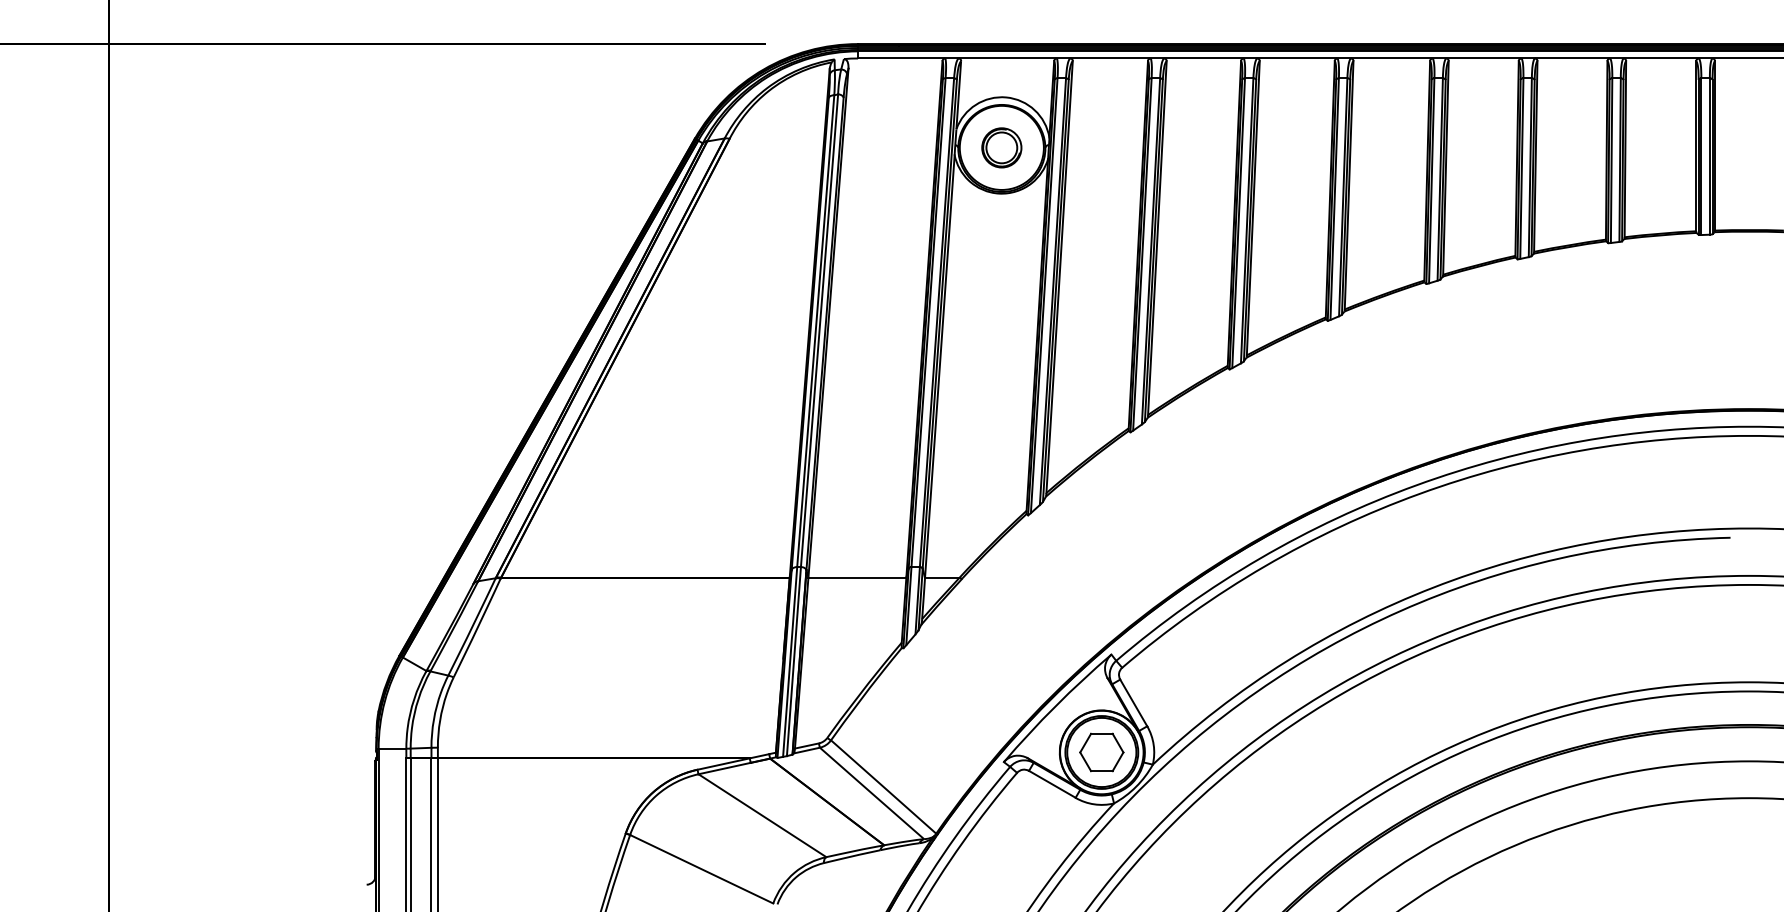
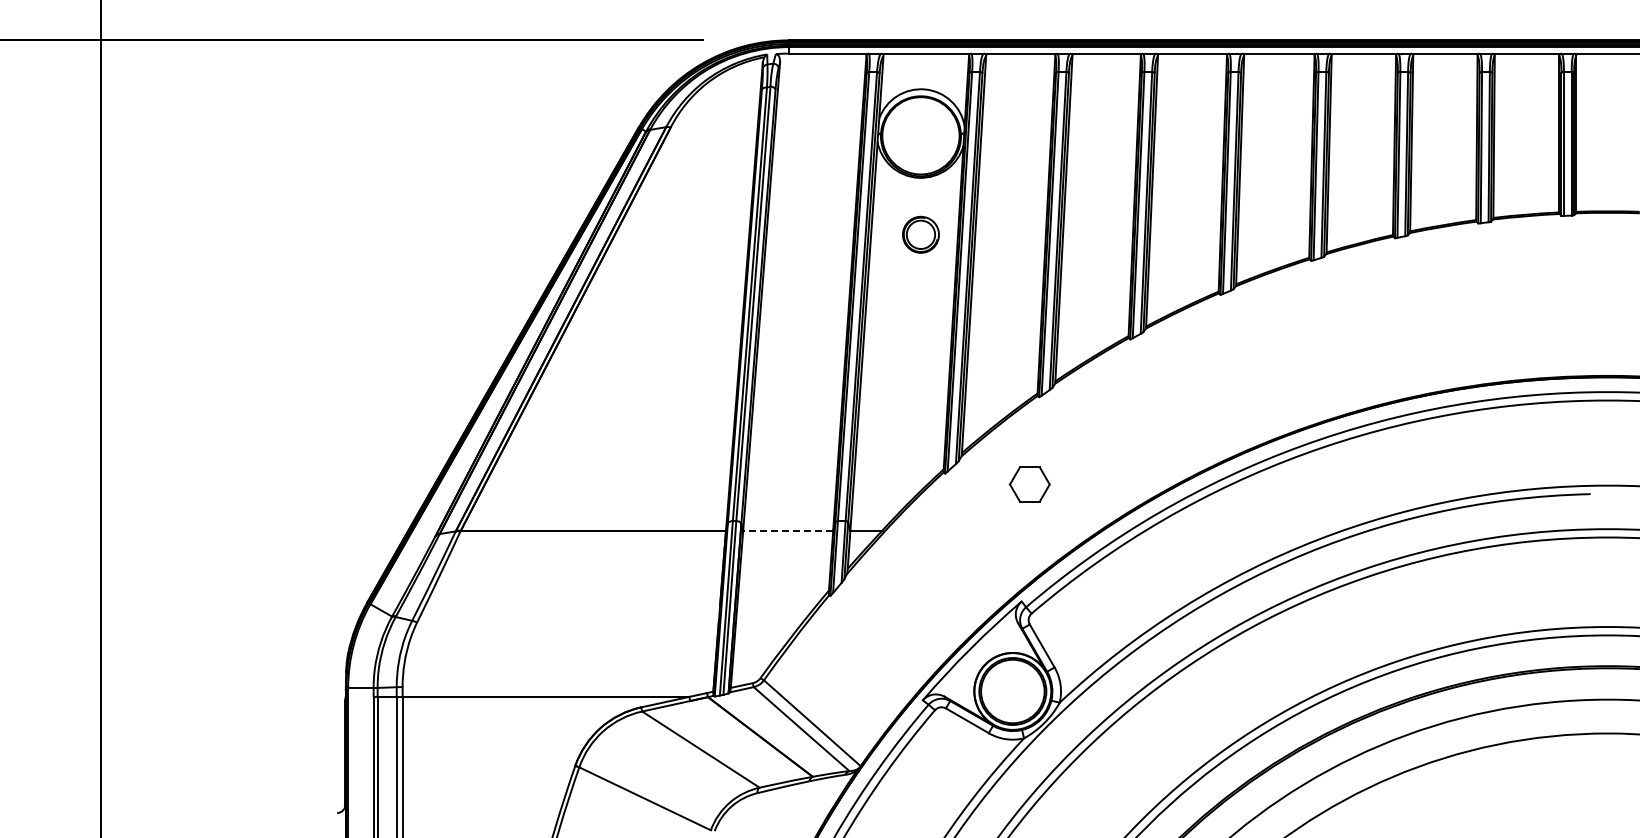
part: (1001, 147) -> (920, 234), moved
line: (856, 577) -> (787, 530), solid -> dashed
part: (1101, 752) -> (1029, 484), moved

